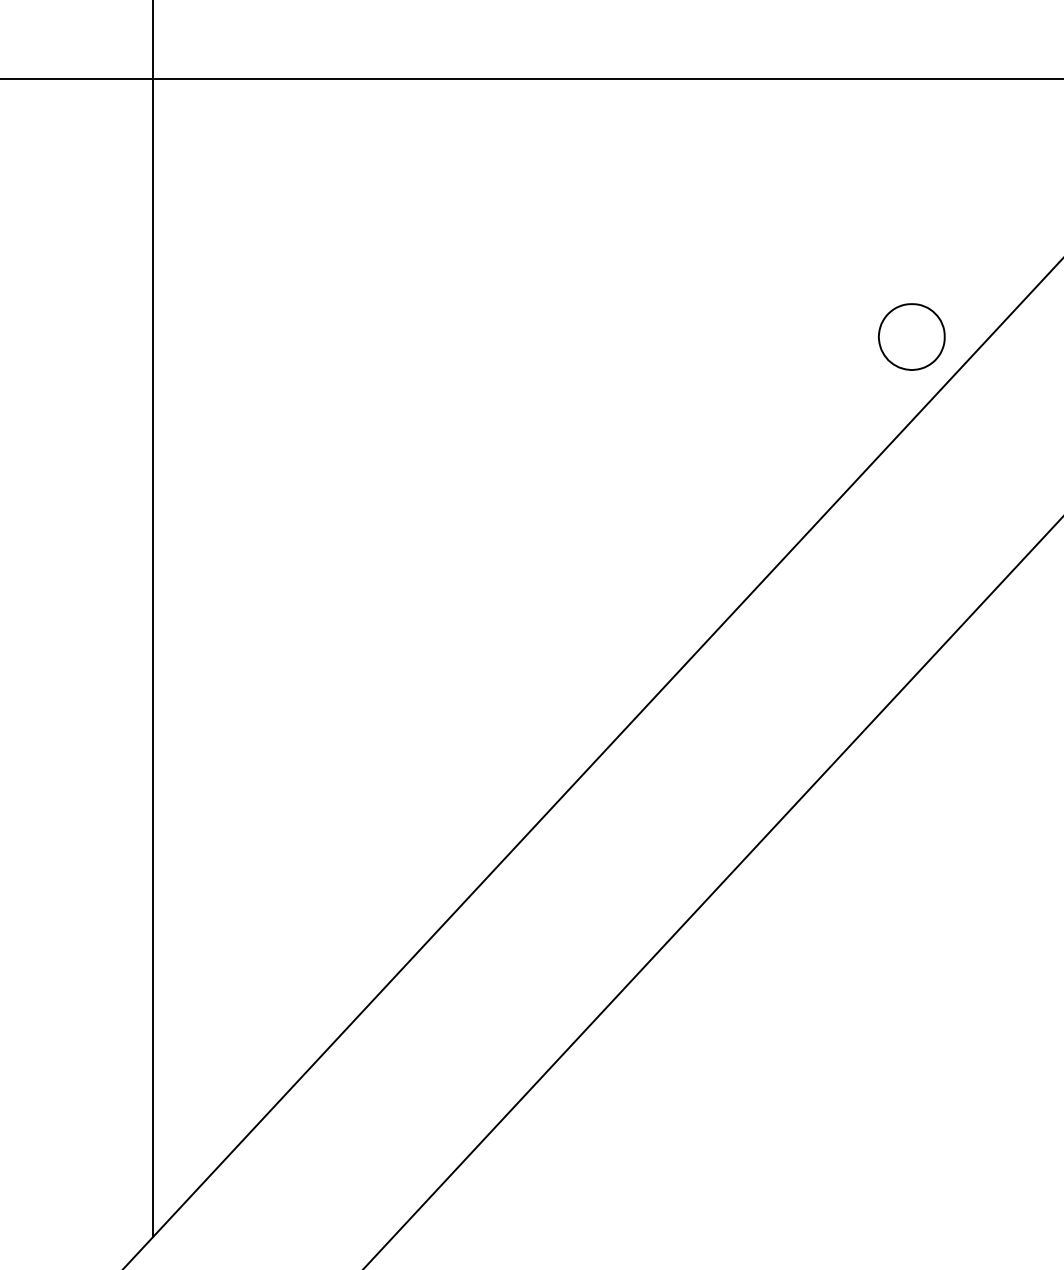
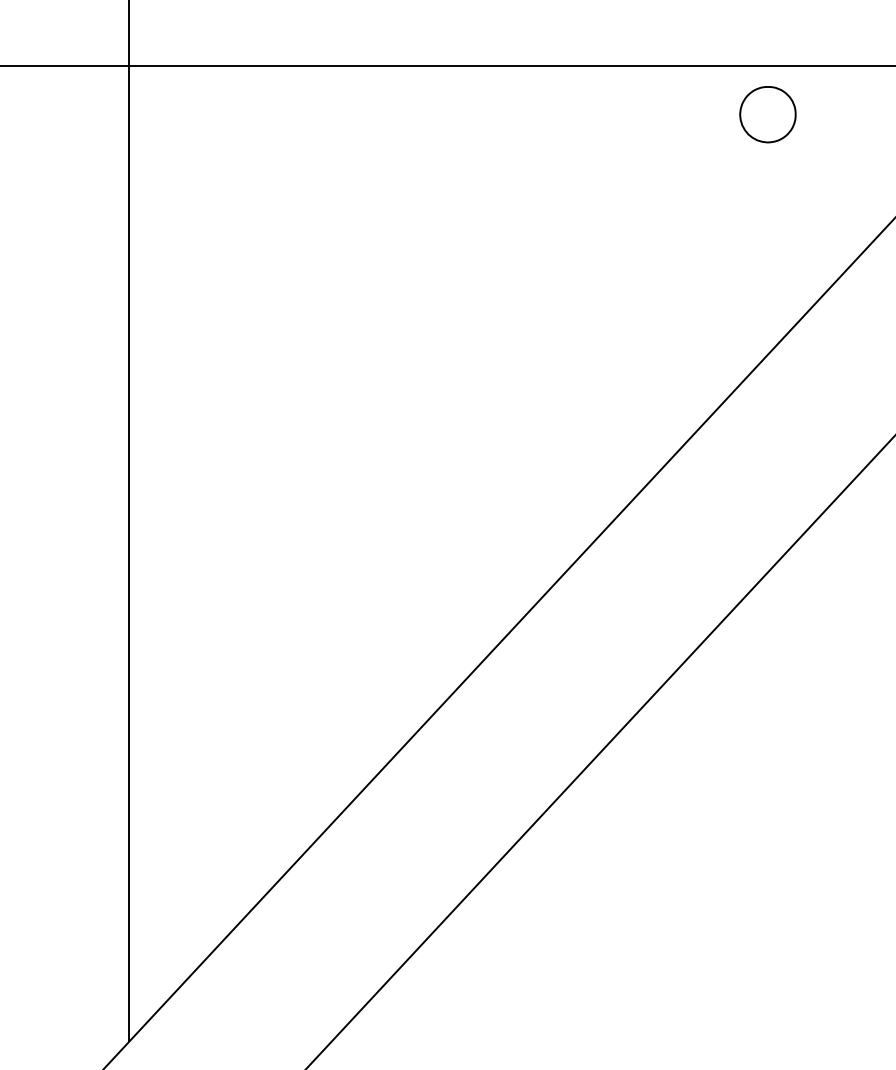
part: (911, 336) -> (767, 114), moved

